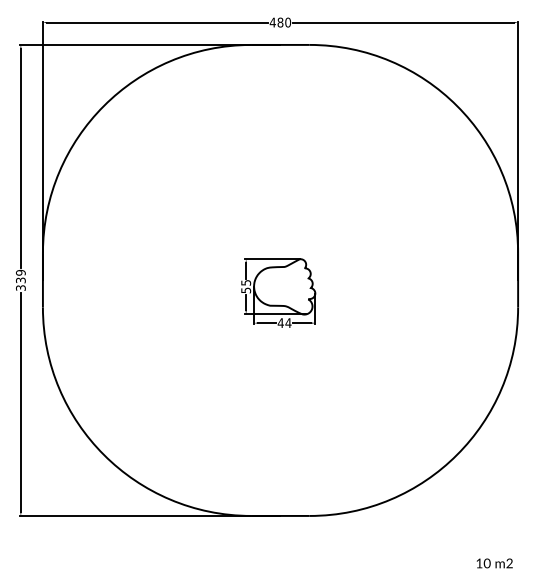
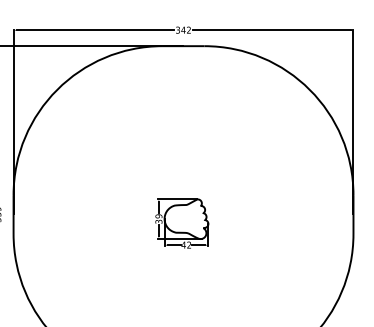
text: (280, 22) -> (183, 30), 480 -> 342
text: (245, 286) -> (158, 218), 55 -> 39
text: (288, 322) -> (189, 244), 44 -> 42

